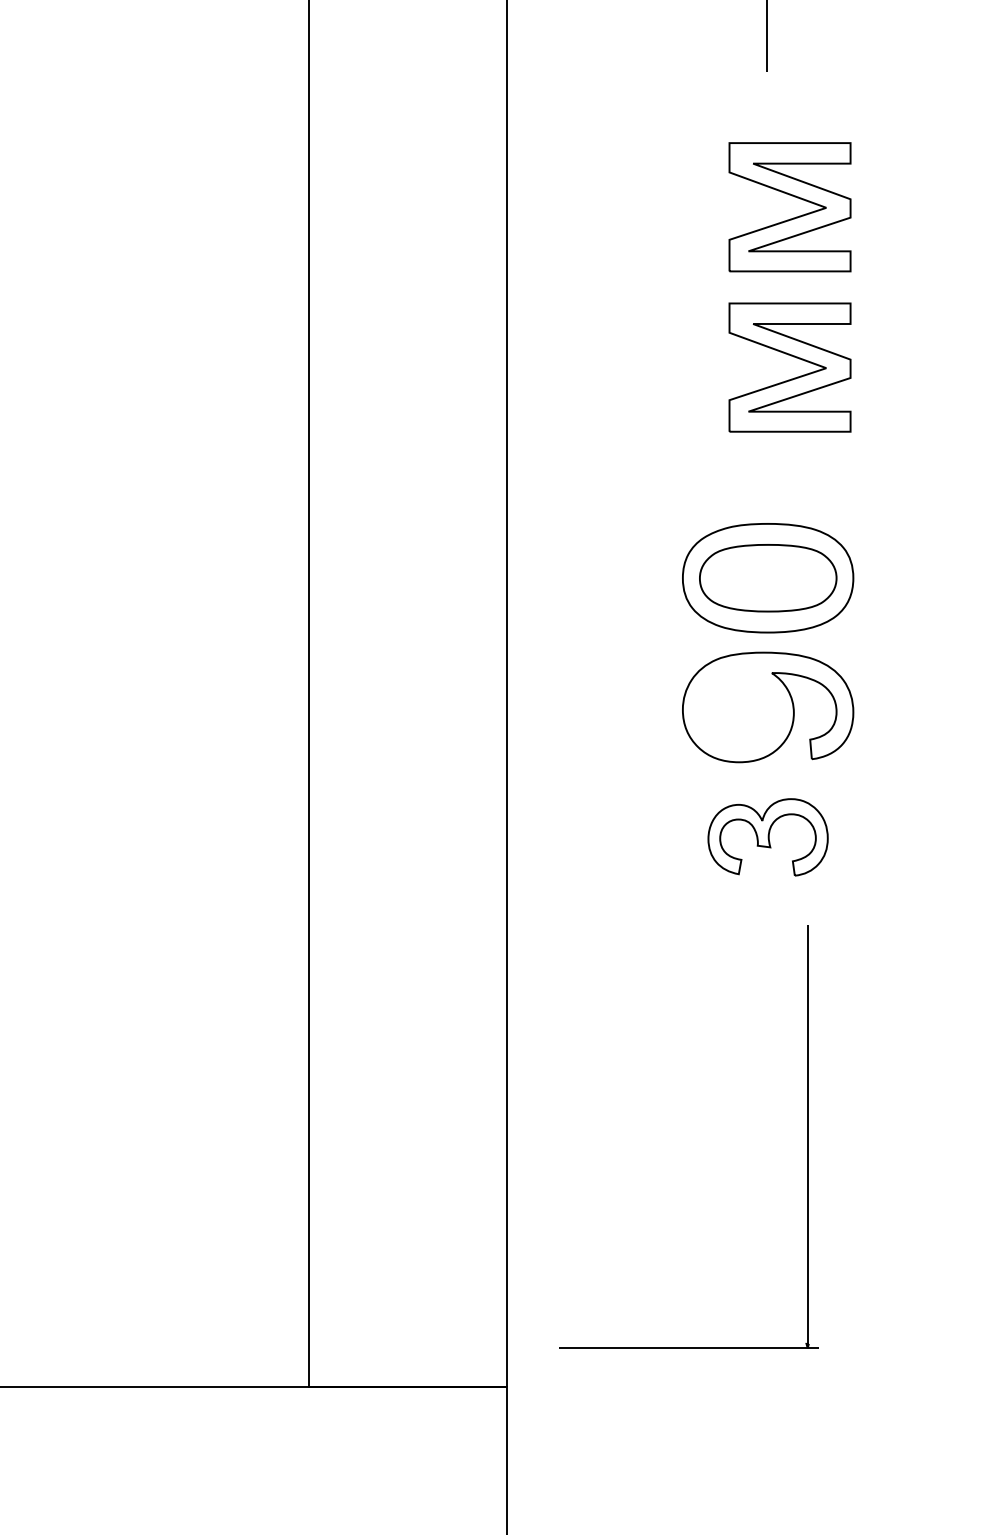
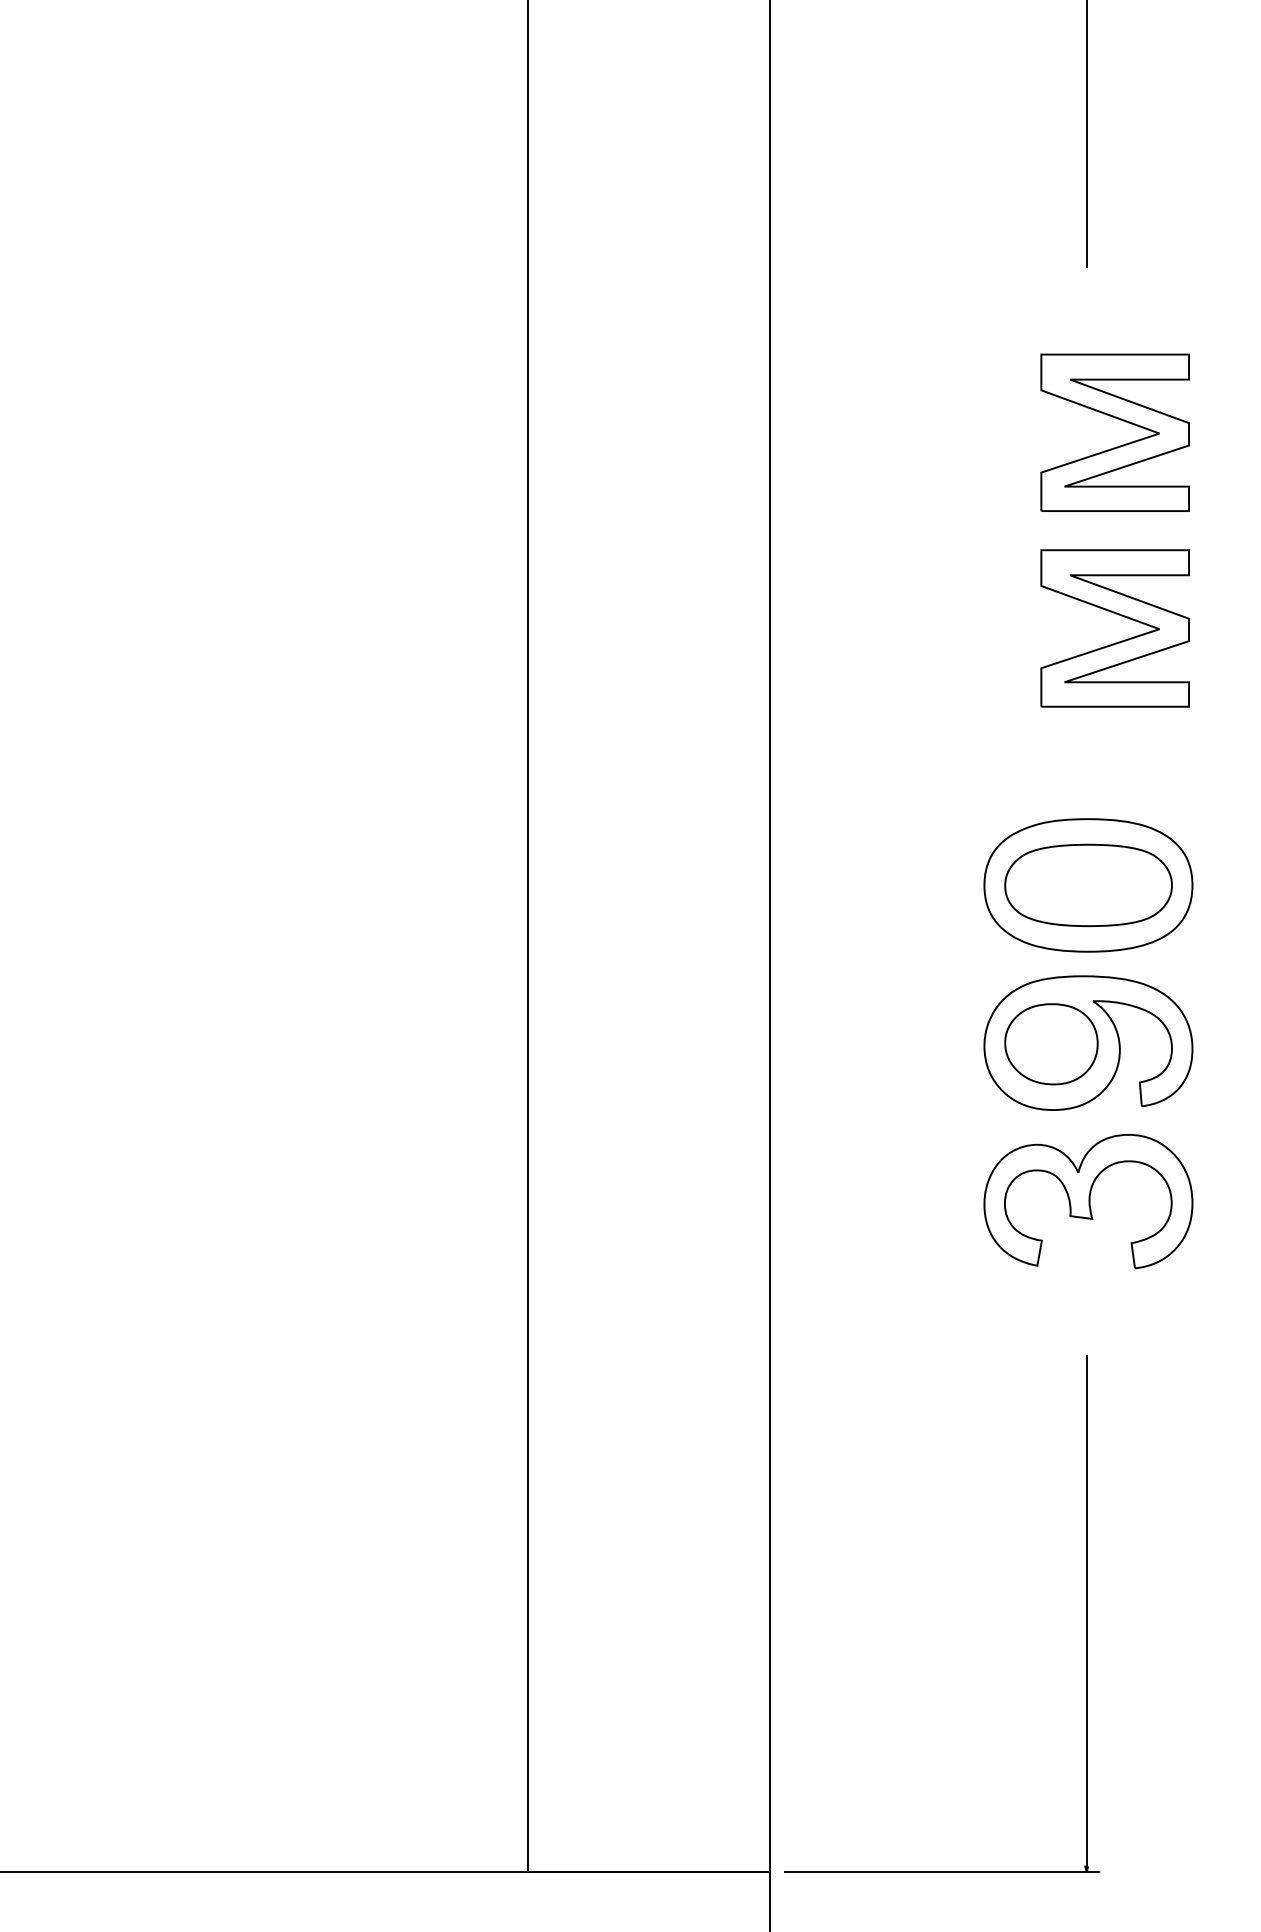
part: (737, 708) -> (1051, 1044), added
part: (768, 837) -> (1088, 1201), size x1.43
part: (807, 1136) -> (1086, 1613), moved

